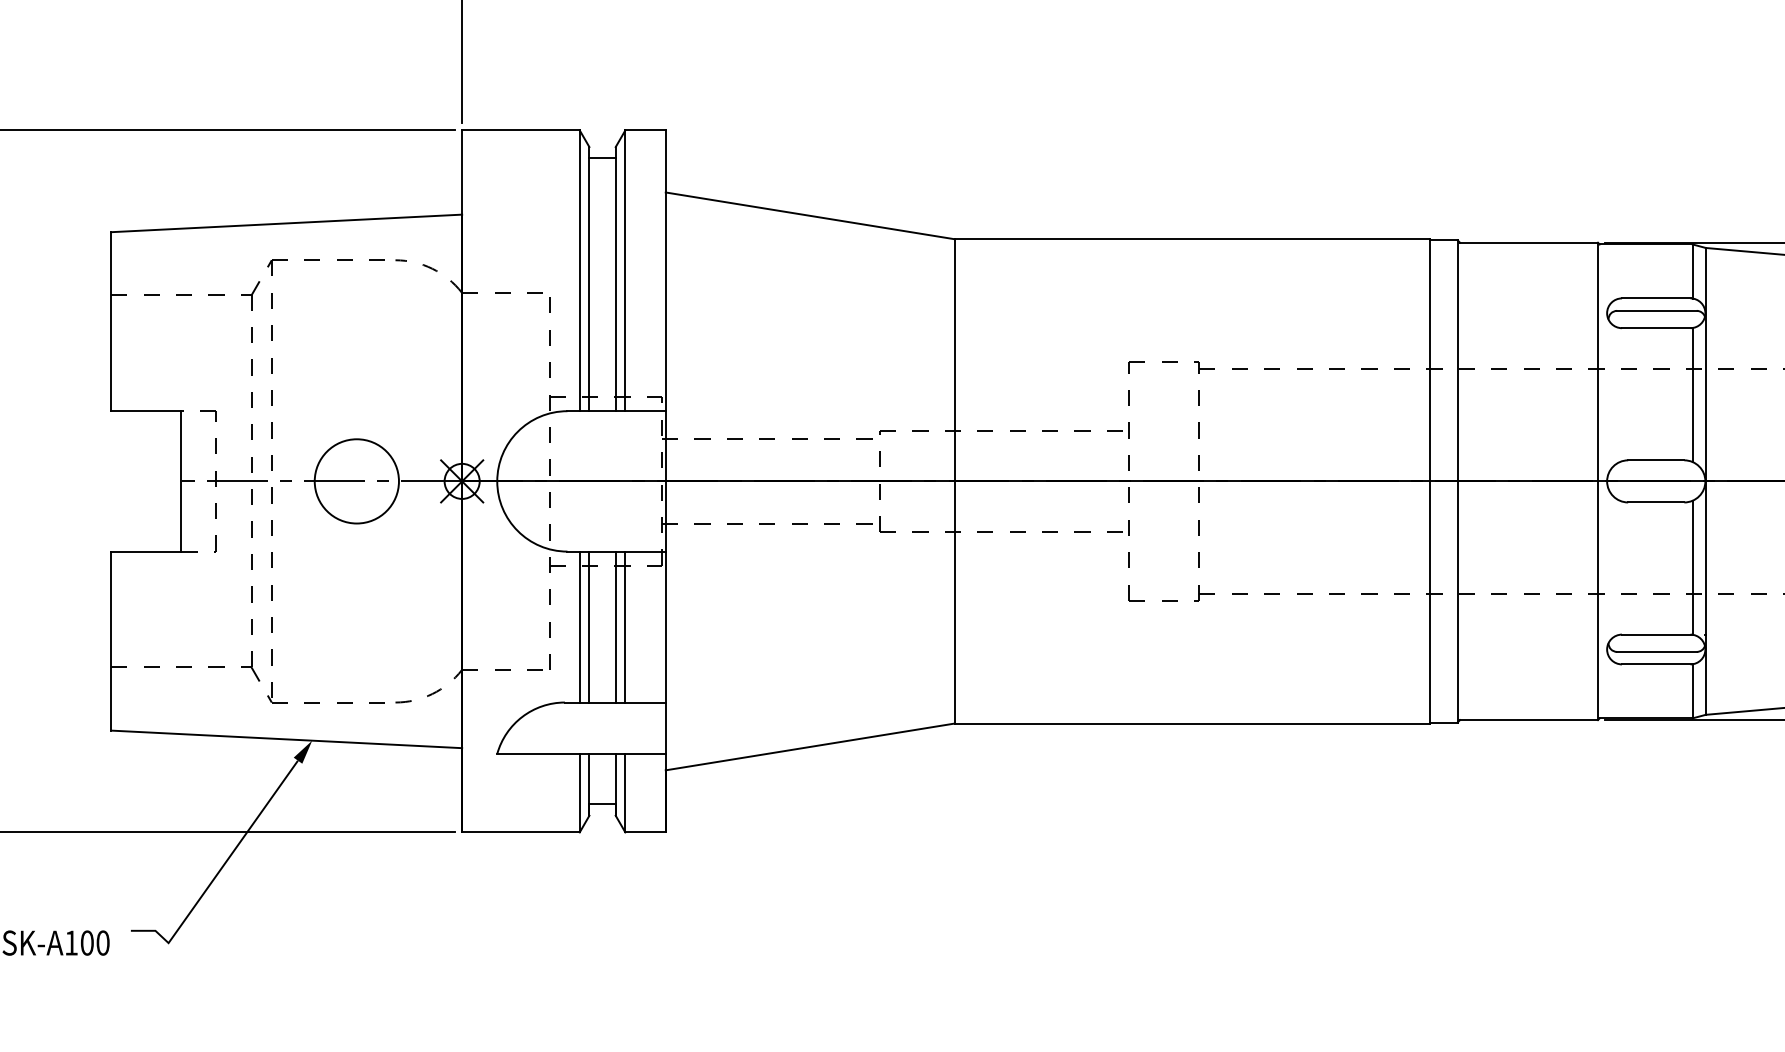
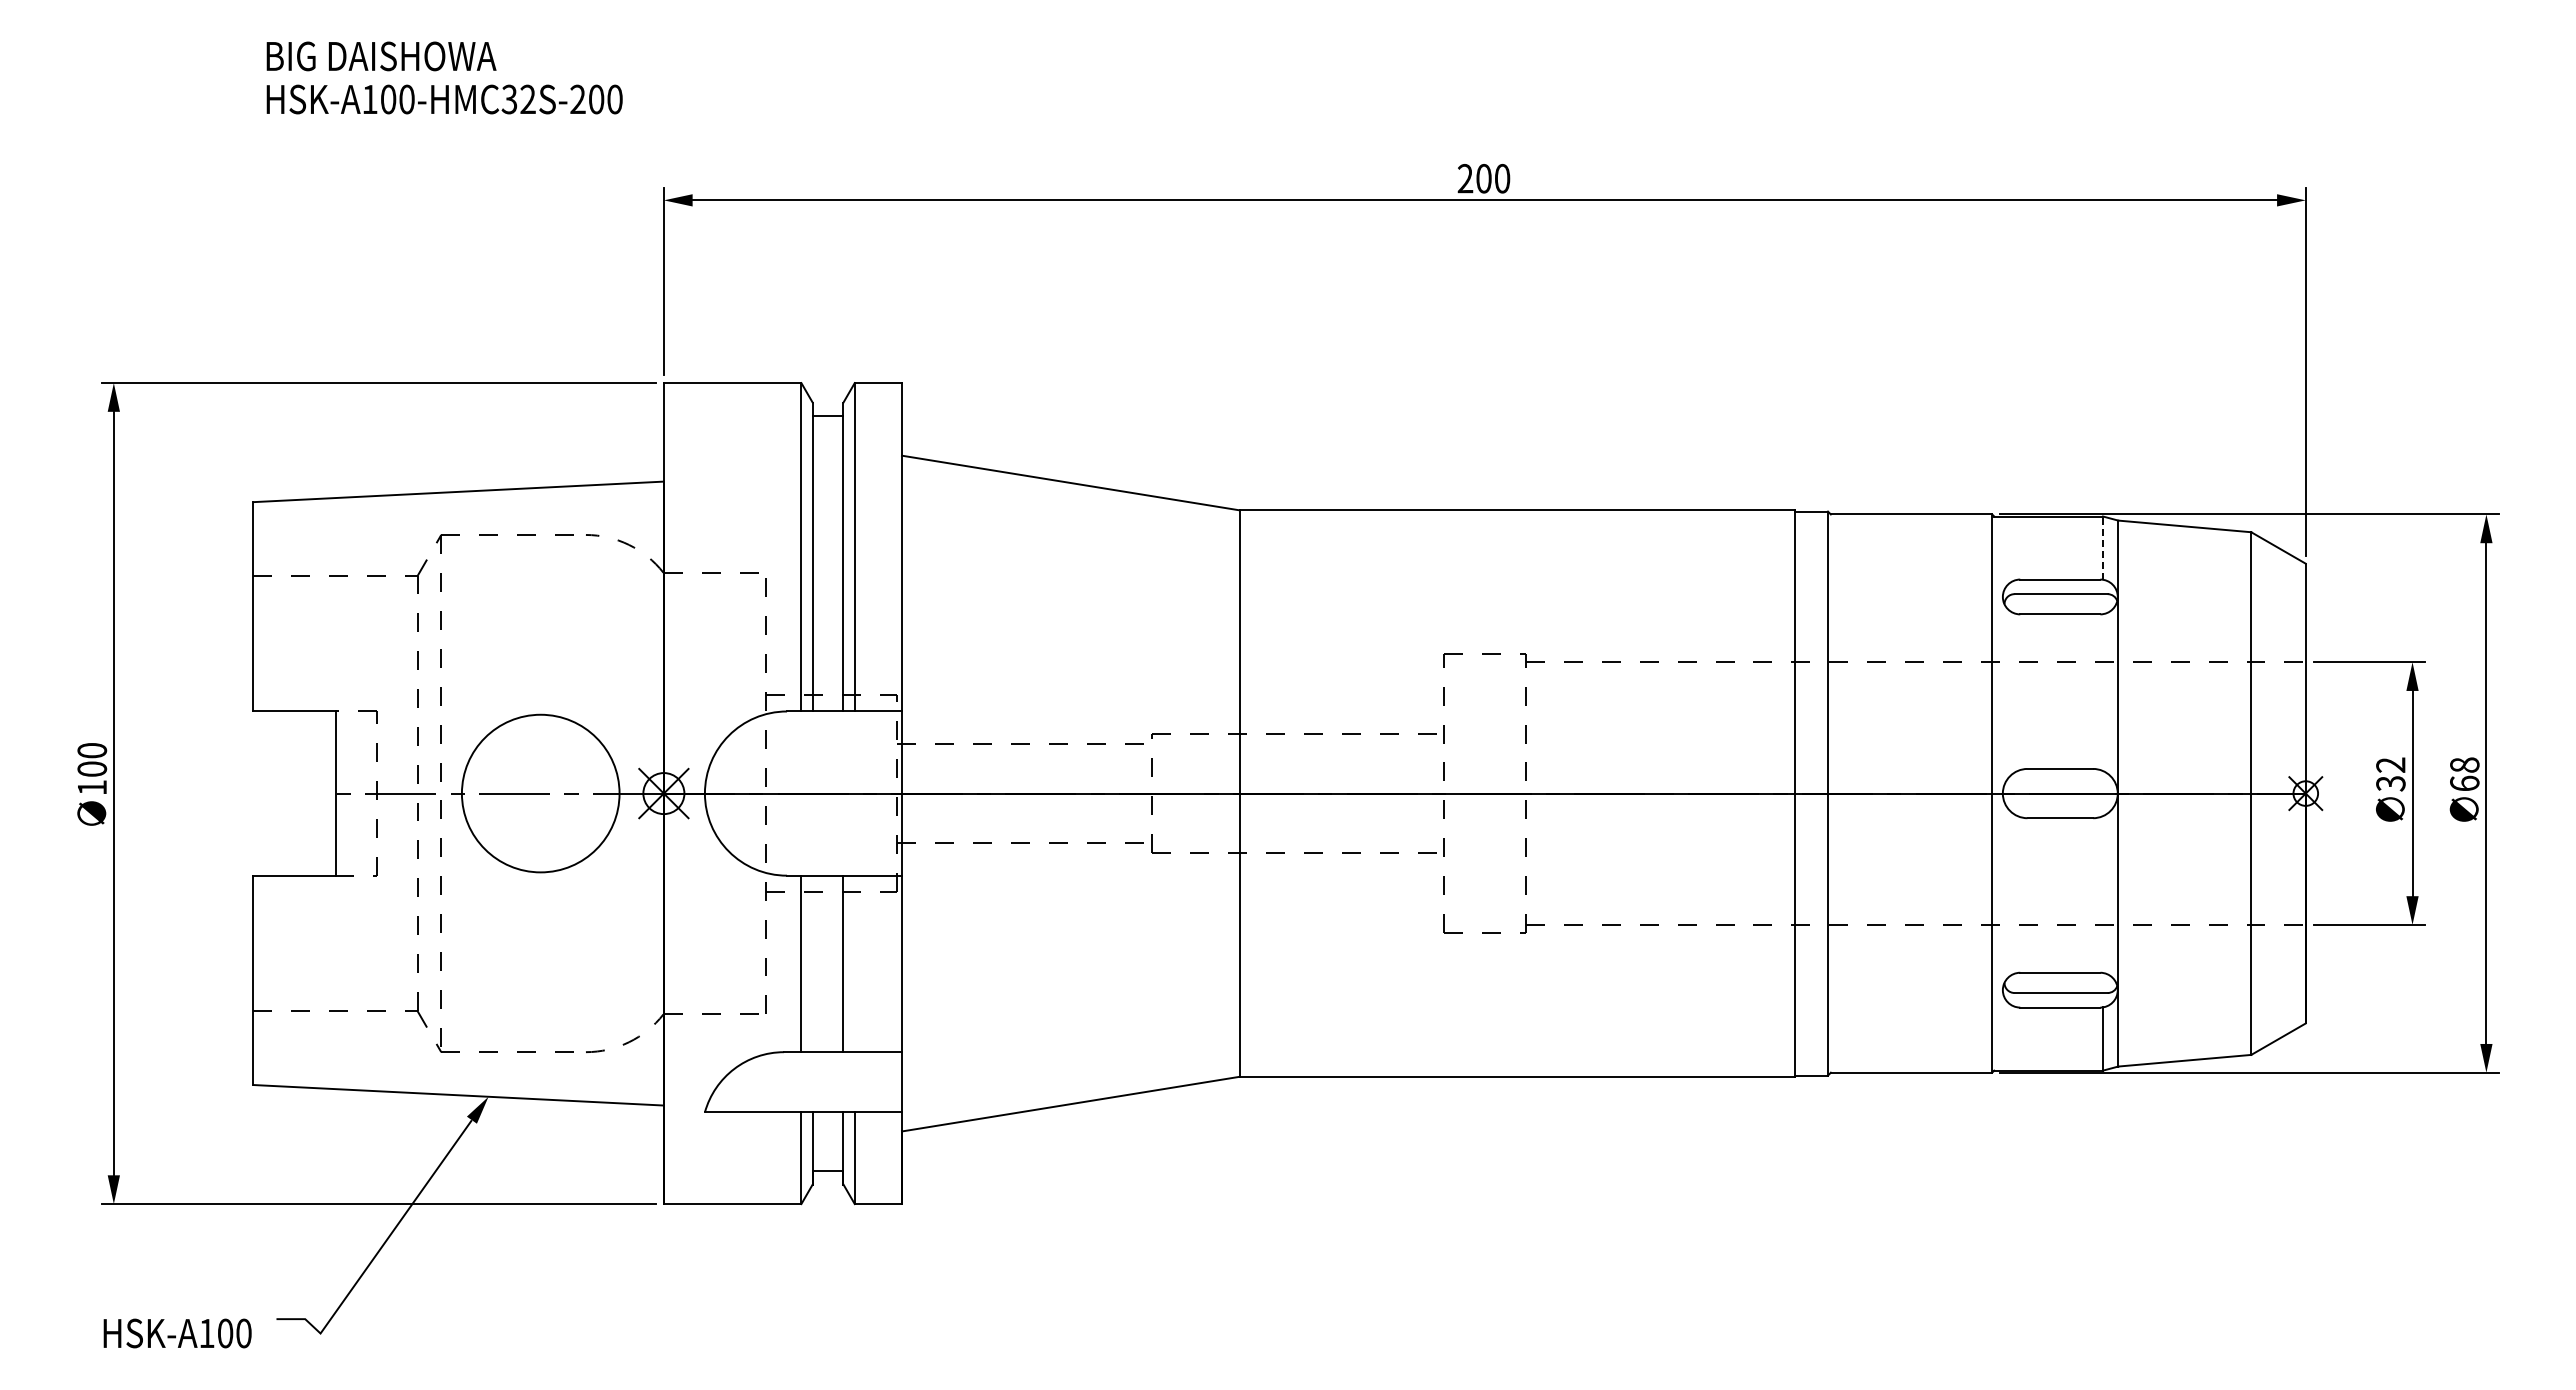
line: (1693, 271) -> (2103, 548), solid -> dashed
line: (1693, 394) -> (2103, 692), removed
circle: (356, 481) -> (540, 793), size x1.6
line: (1693, 567) -> (2103, 894), removed
line: (589, 626) -> (812, 963), removed
line: (625, 626) -> (854, 963), removed

